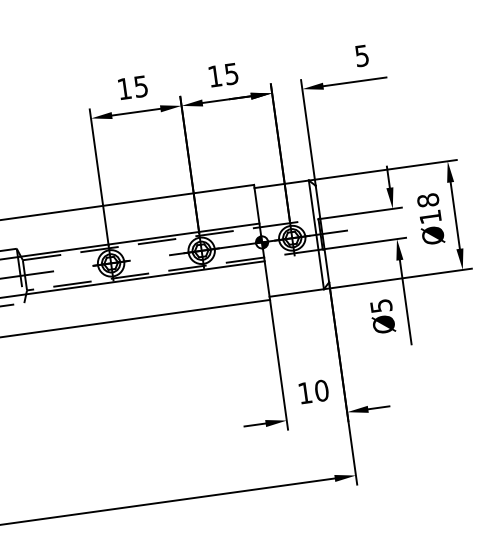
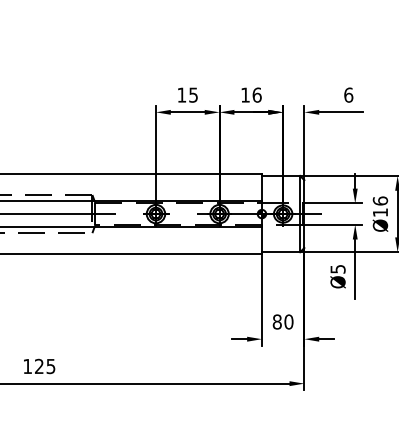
text: (361, 55) -> (348, 94), 5 -> 6
text: (230, 73) -> (256, 94), 15 -> 16
text: (426, 199) -> (379, 200), Ø18 -> Ø16
text: (303, 392) -> (276, 321), 10 -> 80

